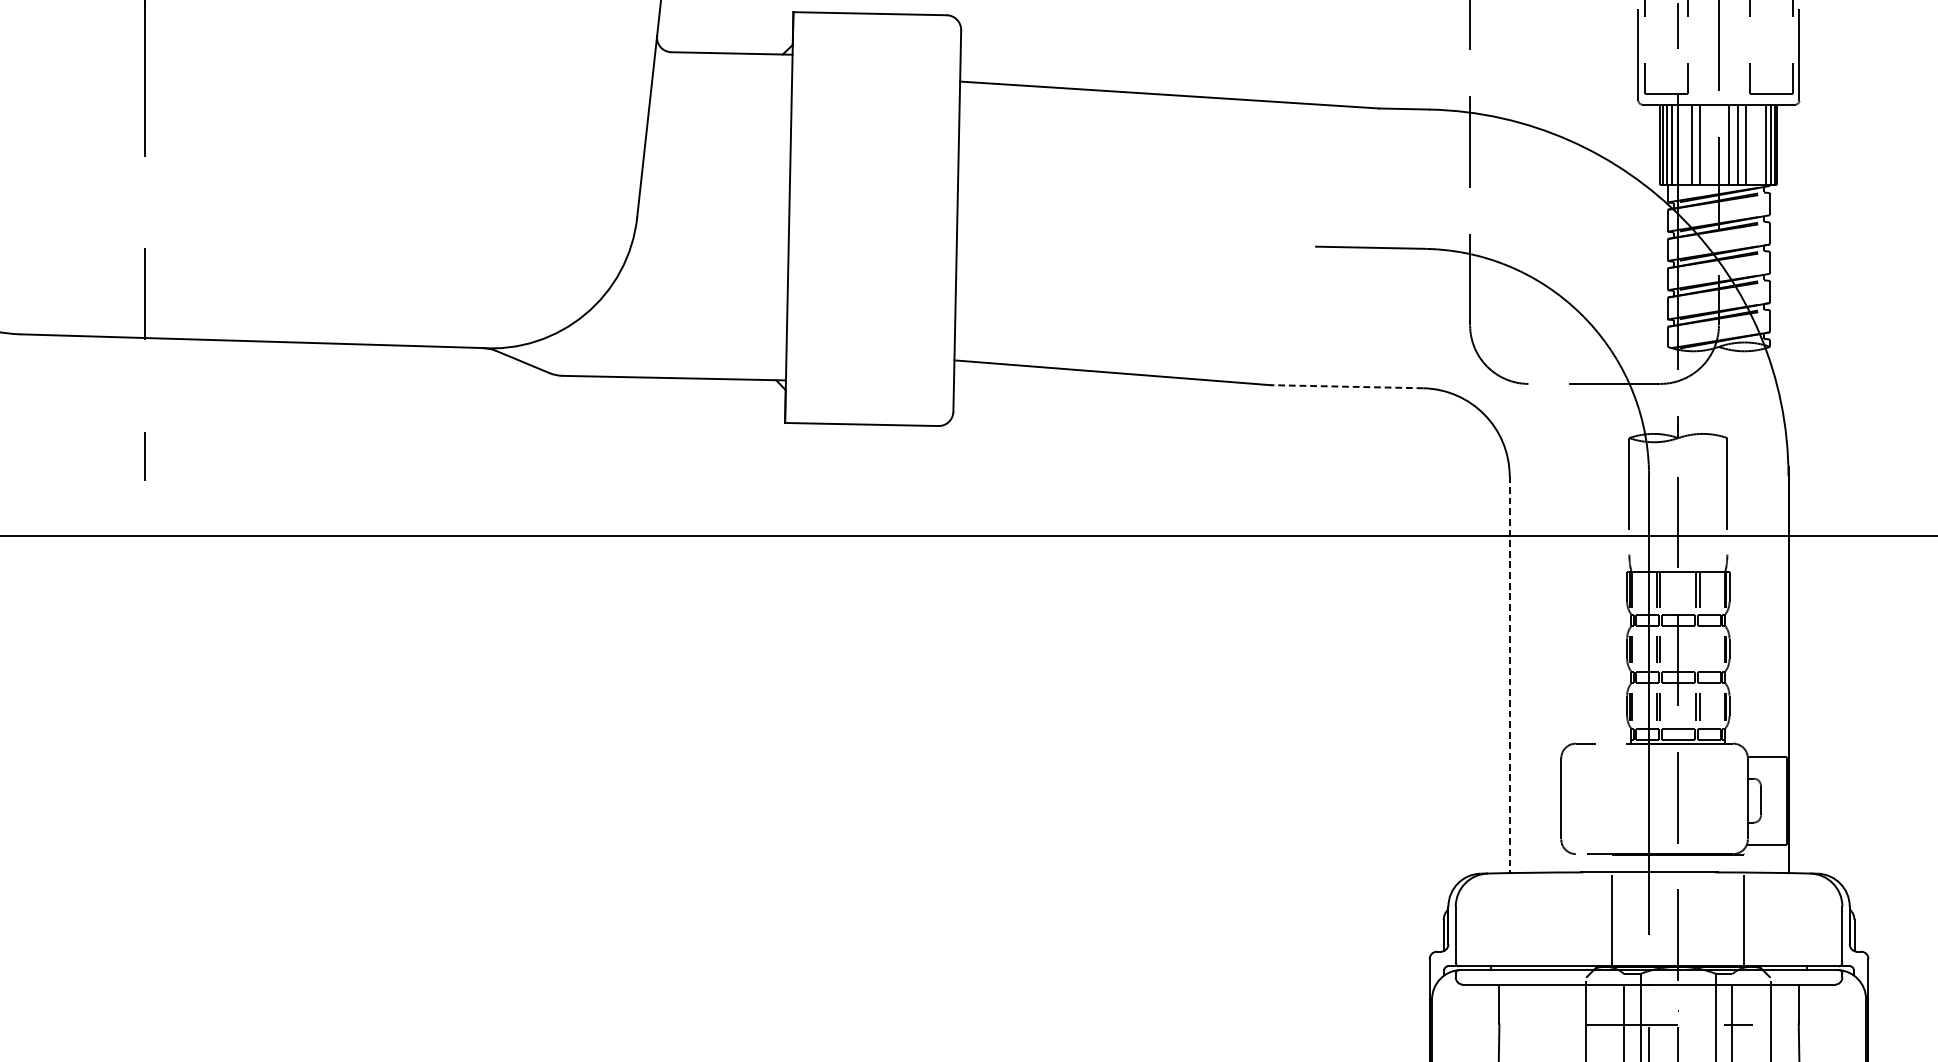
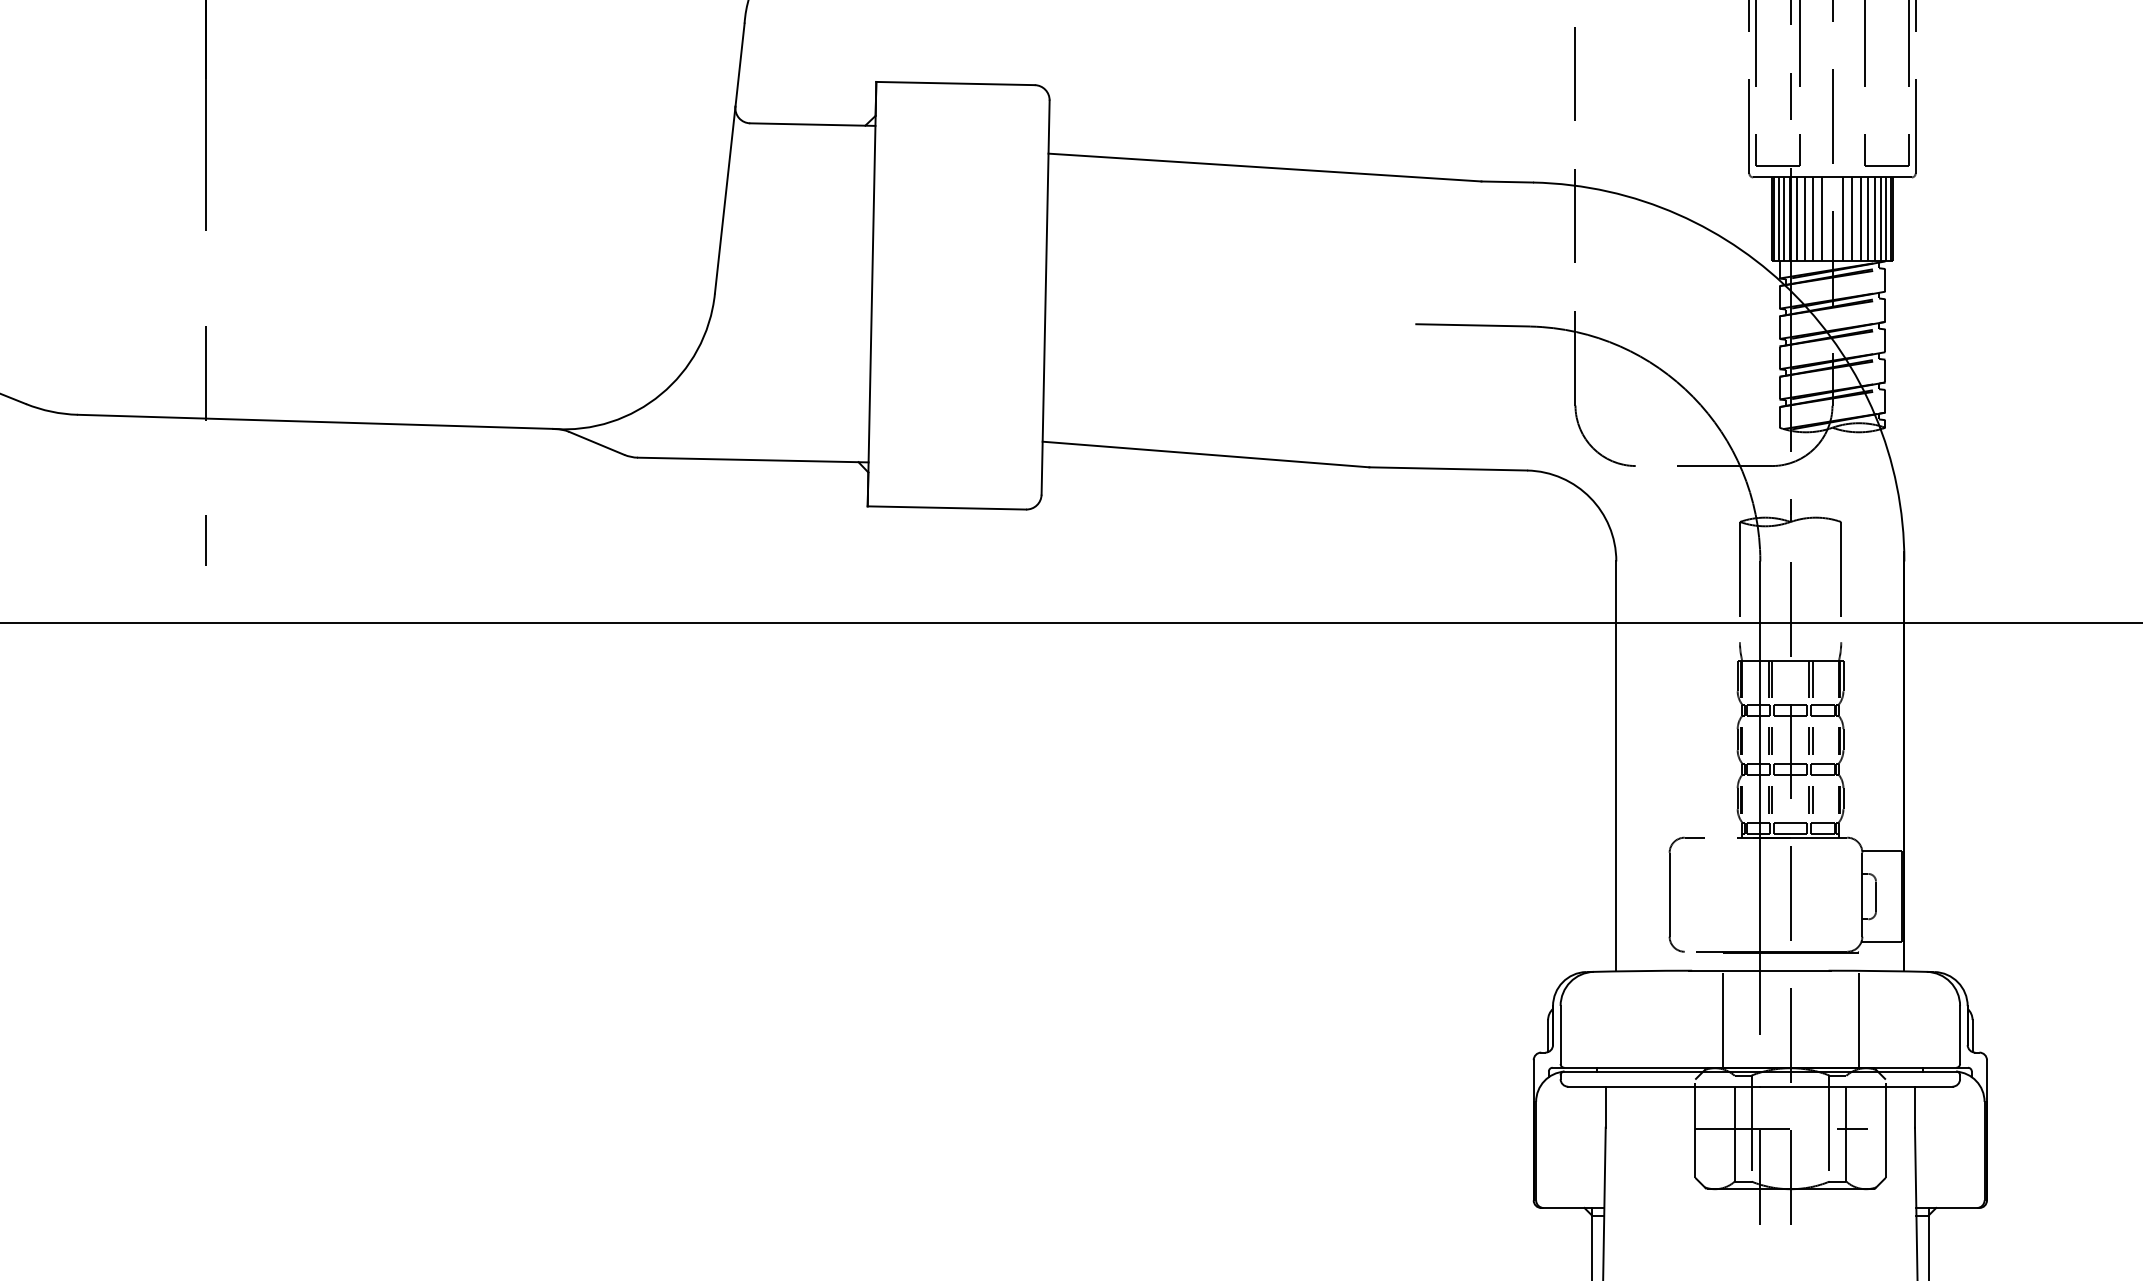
line: (1684, 144) -> (1796, 218), added
line: (1708, 144) -> (1821, 218), added
line: (1753, 144) -> (1868, 218), added
line: (1759, 144) -> (1874, 218), added
line: (1347, 386) -> (1448, 468), dashed -> solid
part: (1697, 649) -> (1810, 740), added
line: (1509, 674) -> (1616, 766), dashed -> solid

